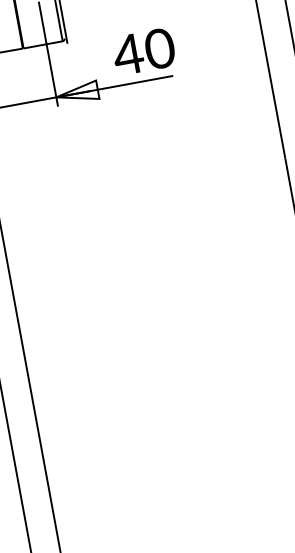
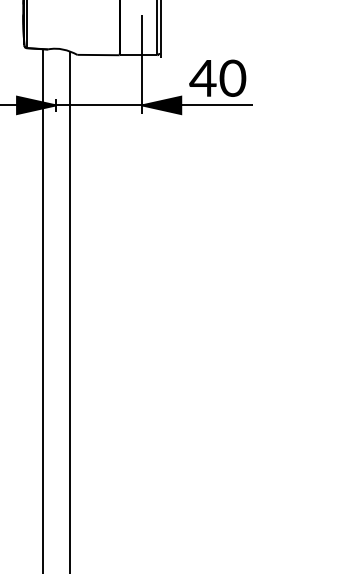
text: (143, 50) -> (217, 77), moved
fill: (76, 93) -> (161, 105), added

